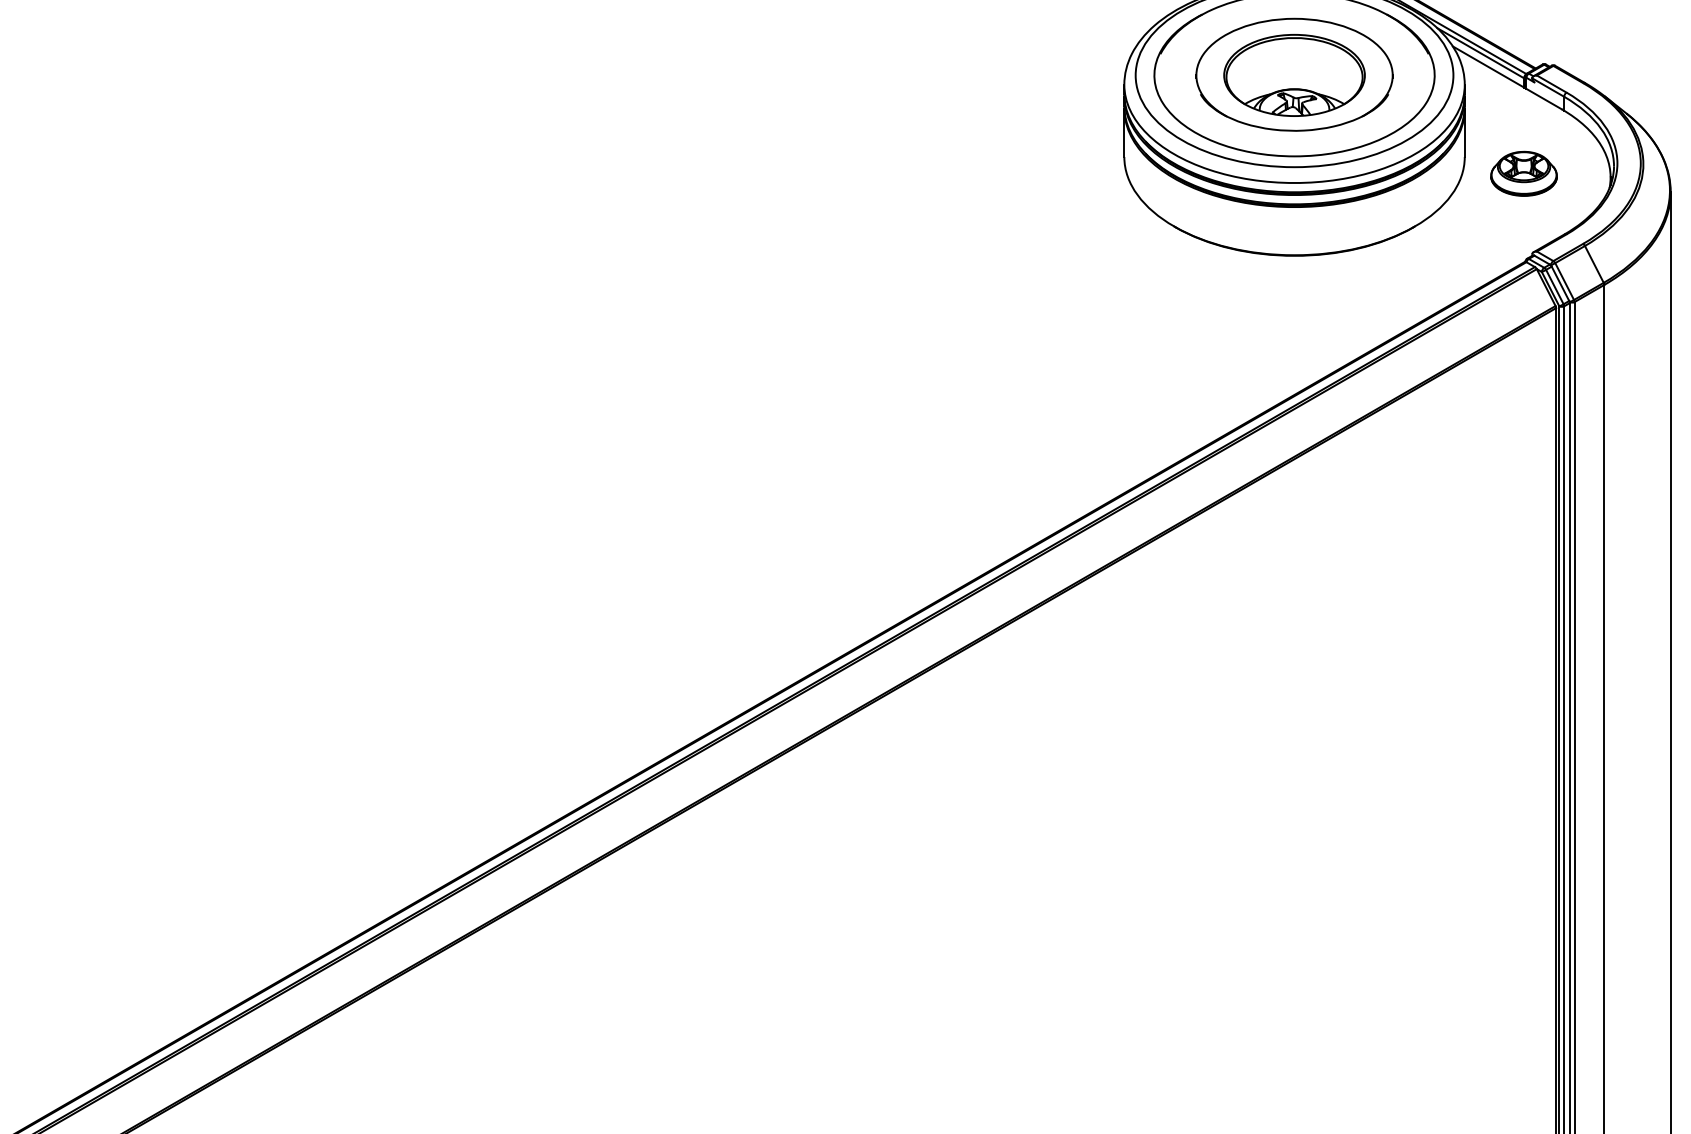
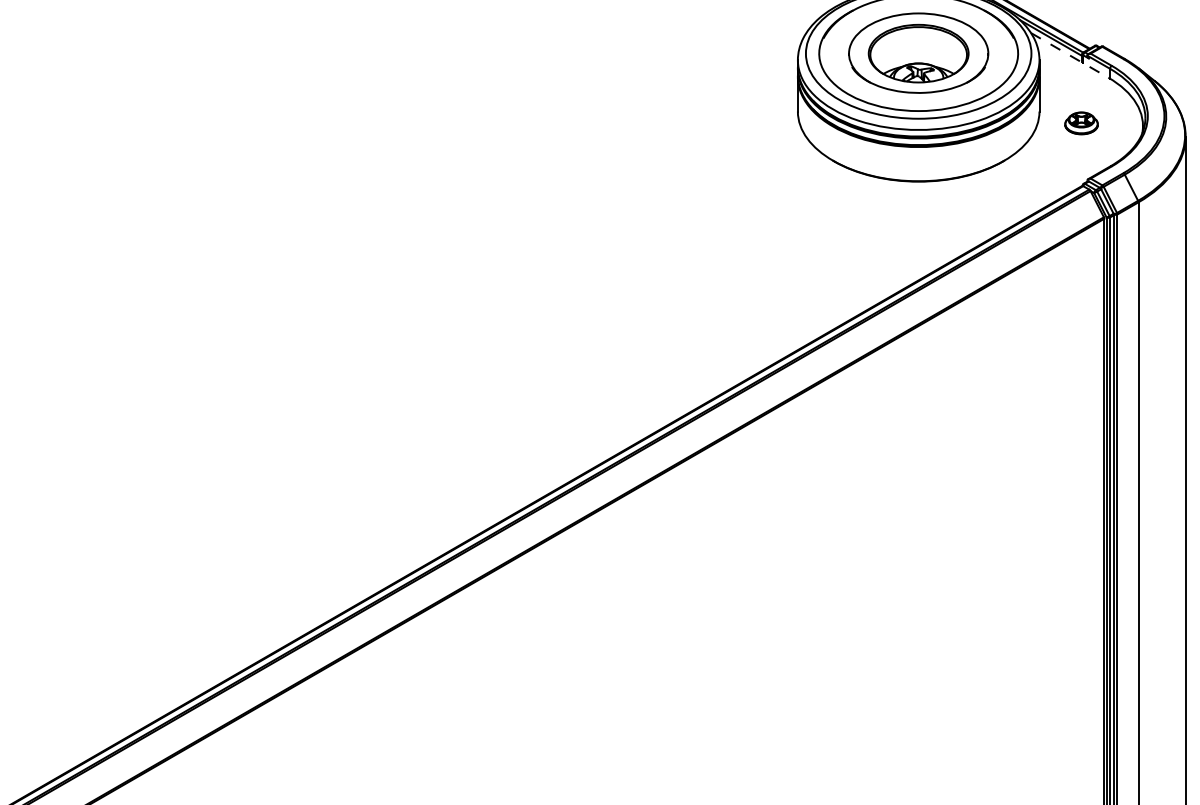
line: (1507, 77) -> (1069, 55), solid -> dashed
part: (1523, 173) -> (1081, 123), size x0.7

